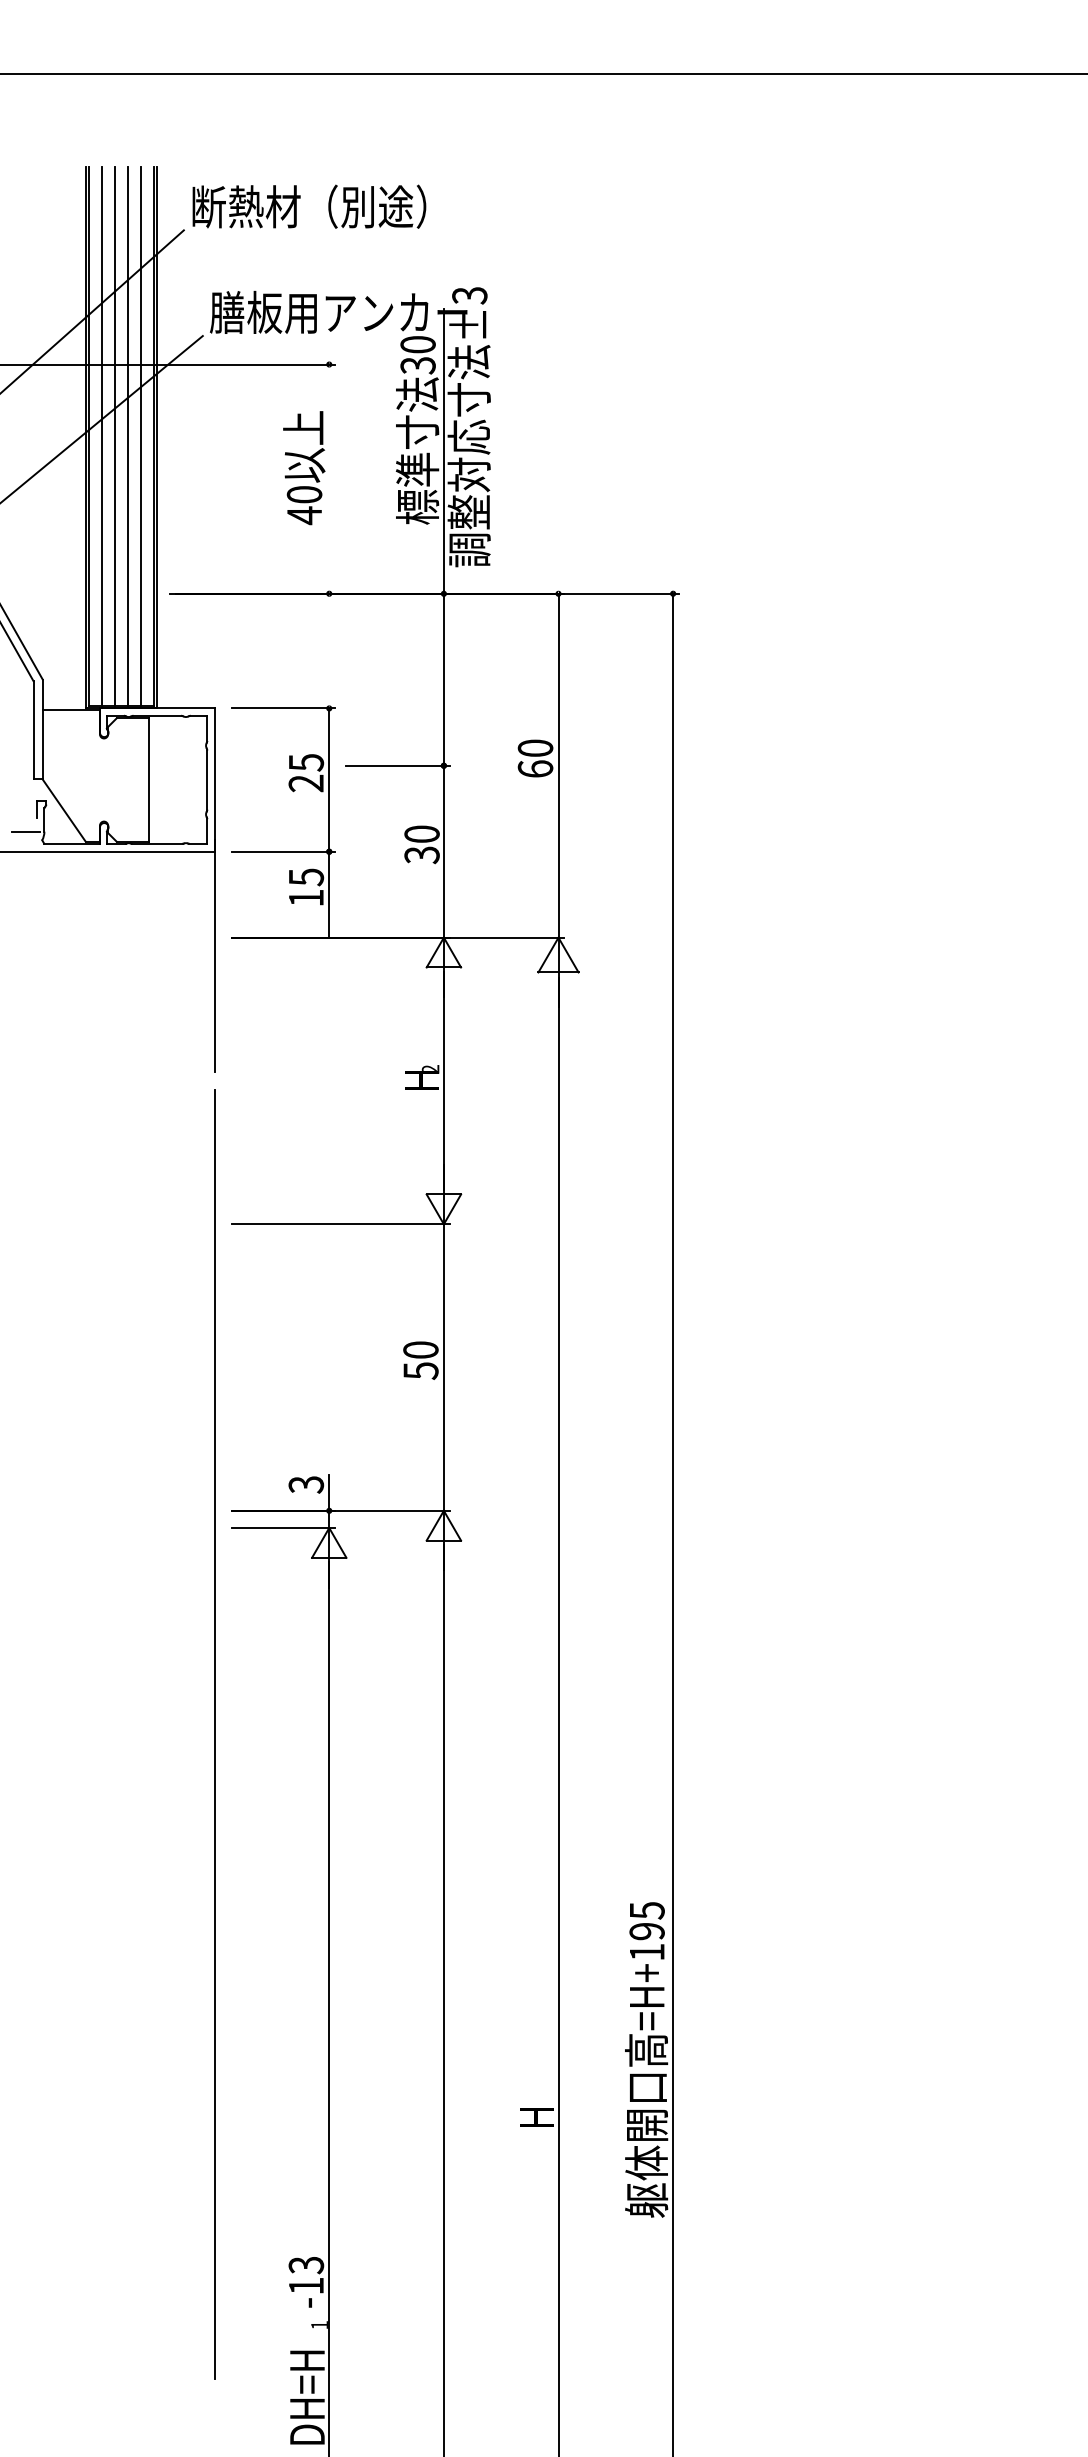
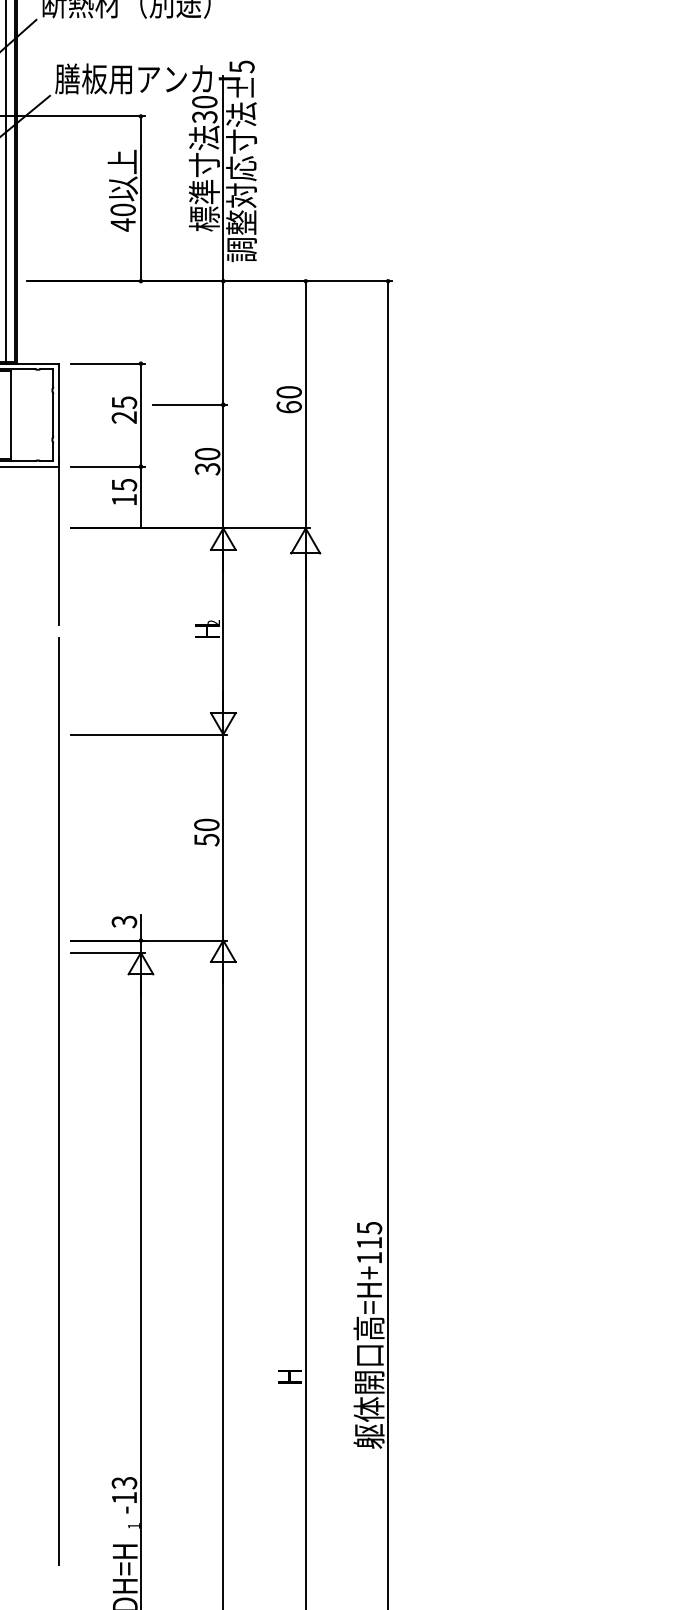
text: (469, 295) -> (241, 66), ±3 -> ±5
line: (329, 478) -> (141, 198), added
text: (646, 1931) -> (369, 1243), =H+195 -> =H+115

